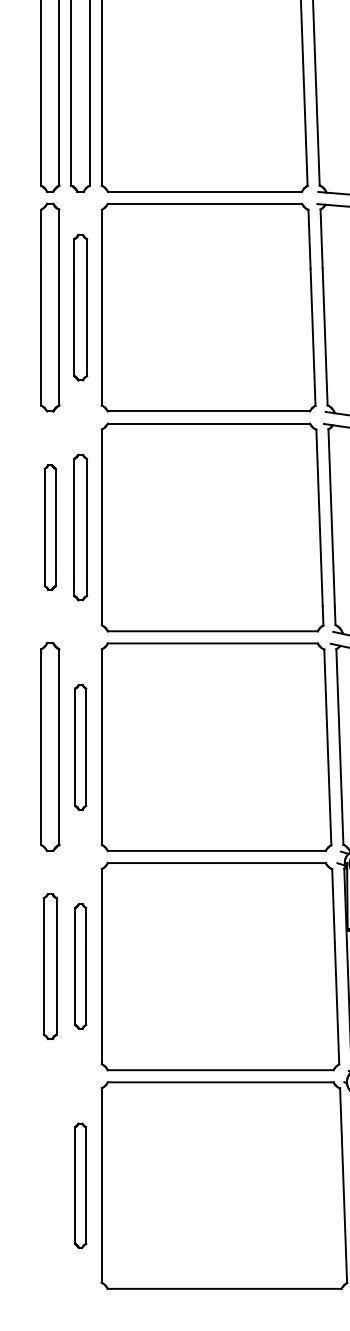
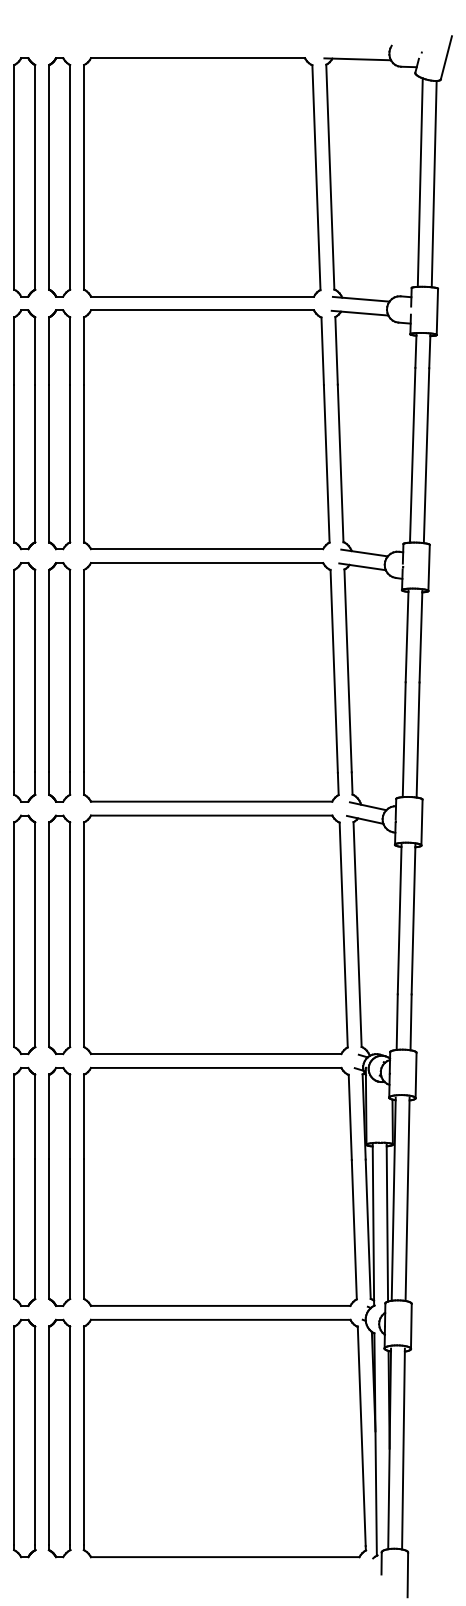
part: (80, 307) -> (59, 429), size x1.43
part: (49, 527) -> (24, 682), size x1.67
part: (80, 527) -> (59, 682), size x1.43
part: (80, 746) -> (59, 934), size x1.67
part: (49, 966) -> (24, 1186), size x1.43
part: (80, 966) -> (59, 1186), size x1.67
part: (49, 1185) -> (24, 1438), added
part: (80, 1185) -> (59, 1438), size x1.67

